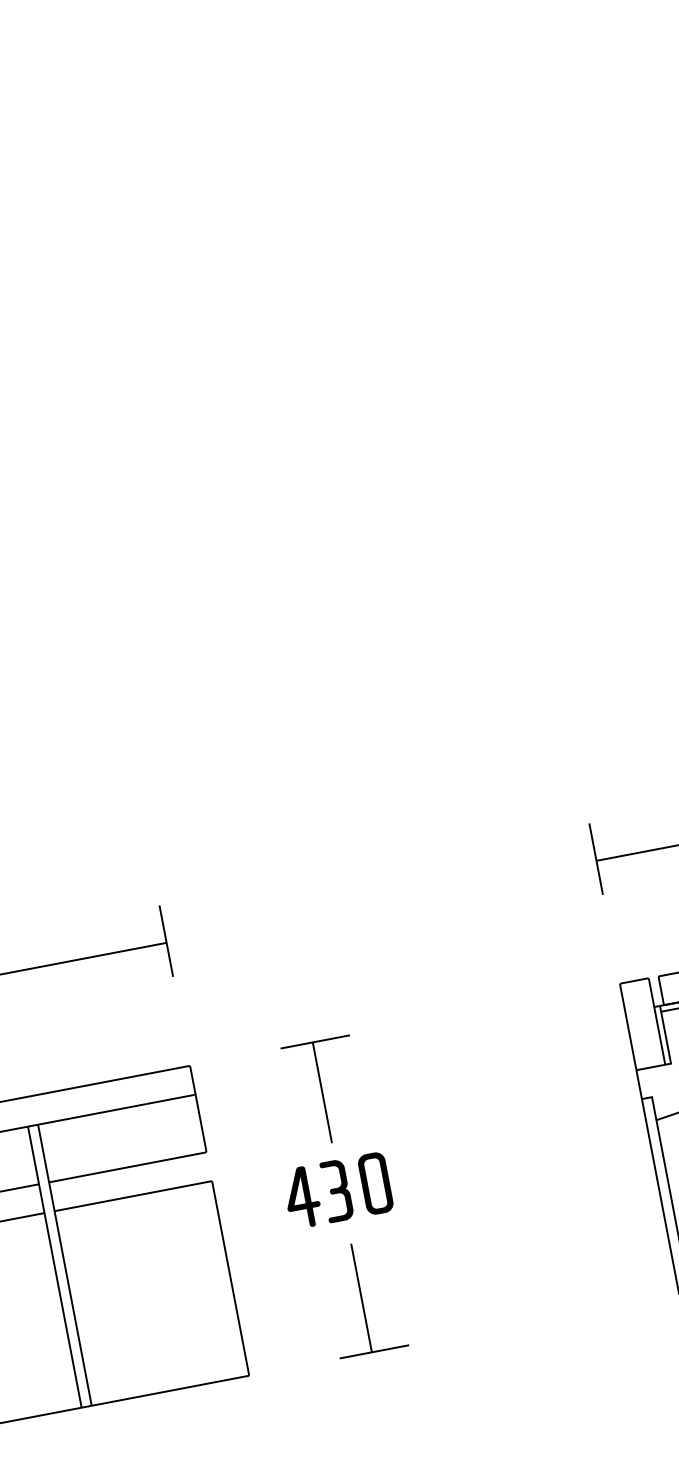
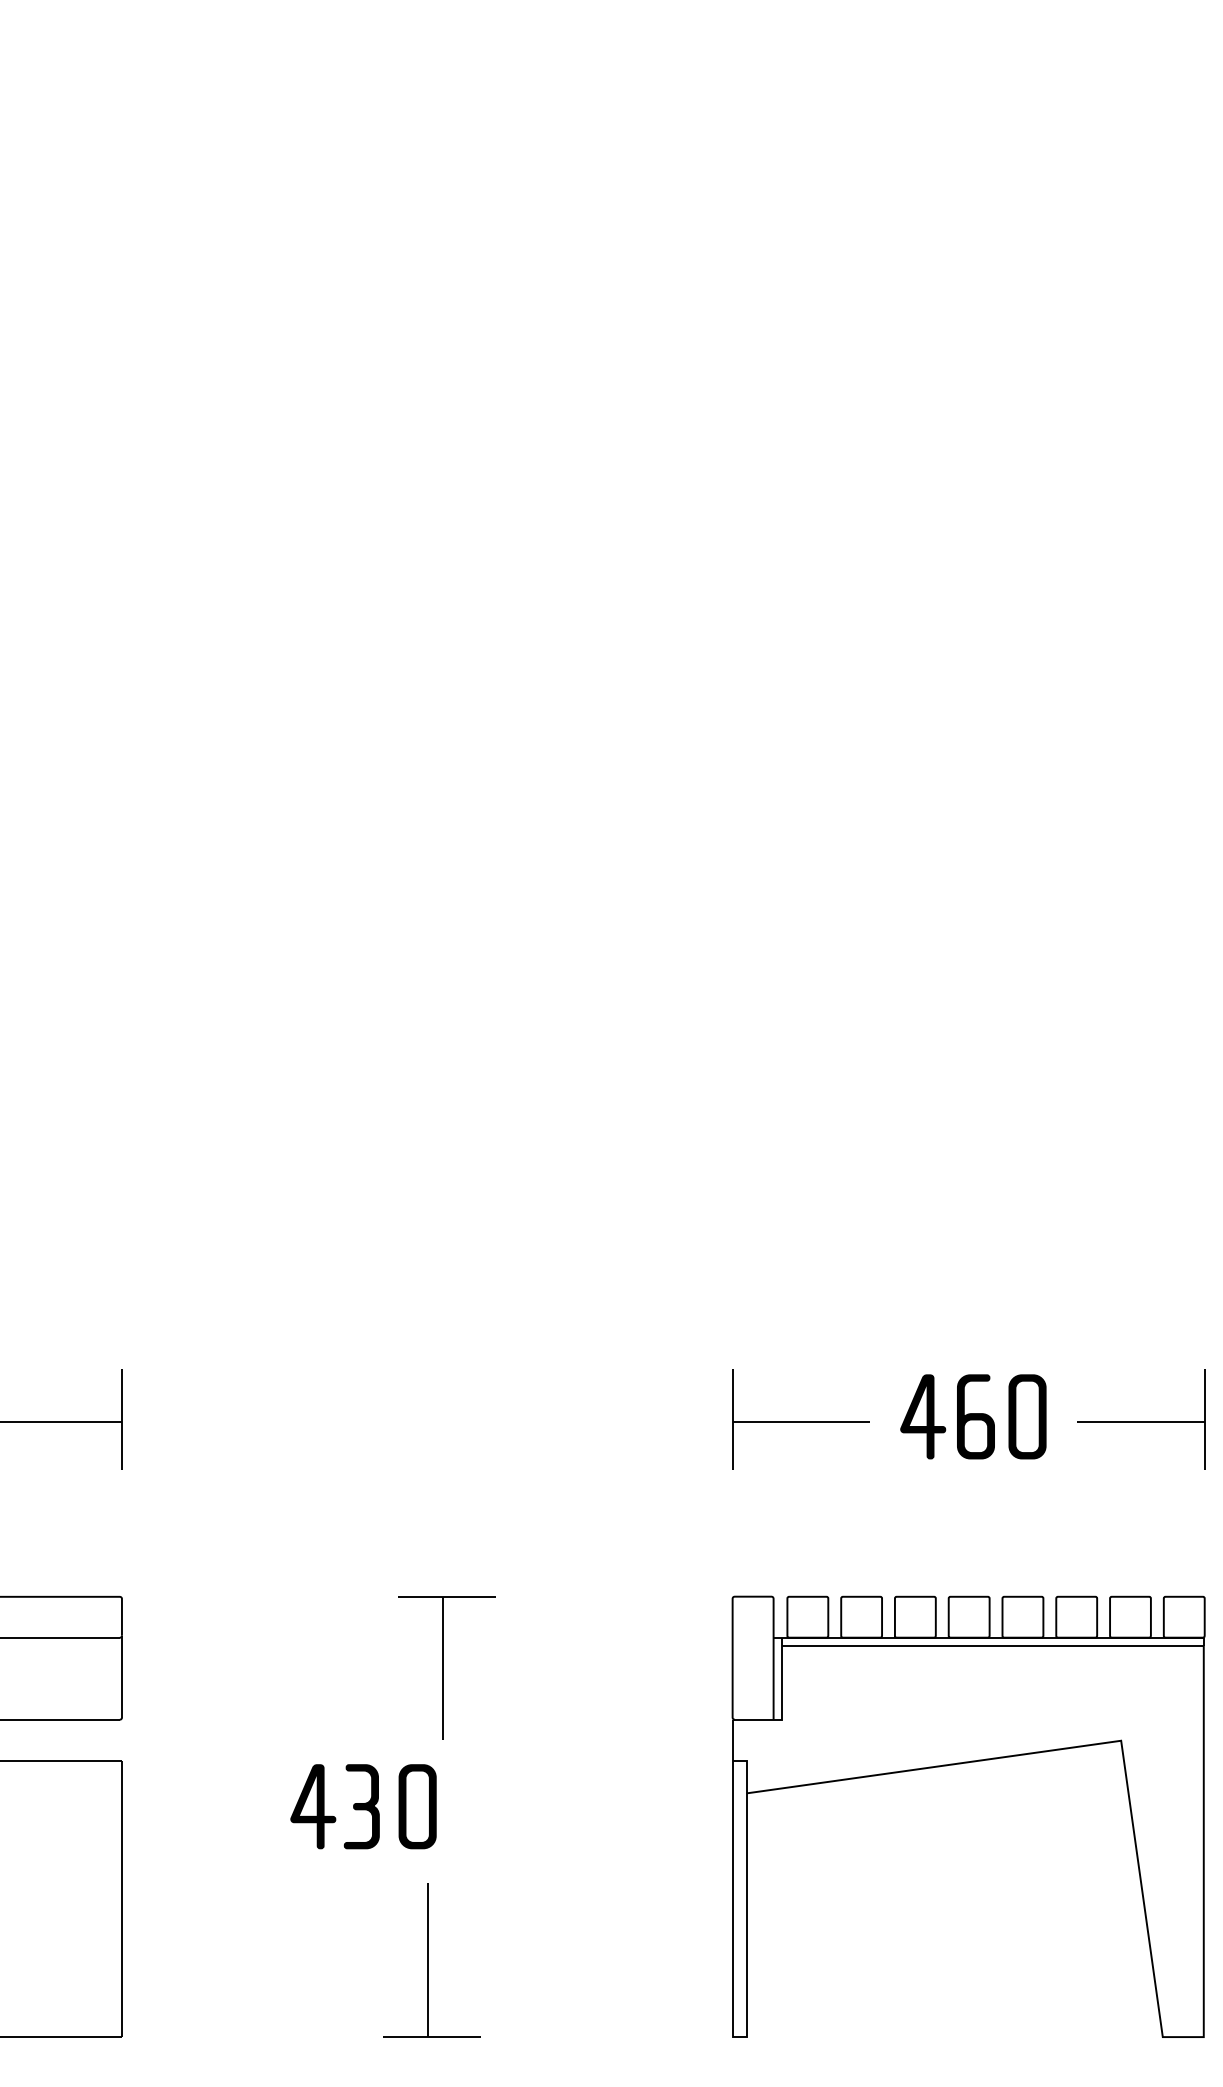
part: (324, 1091) -> (446, 1667), moved
part: (337, 1190) -> (363, 1806), moved
part: (363, 1297) -> (431, 1960), moved

